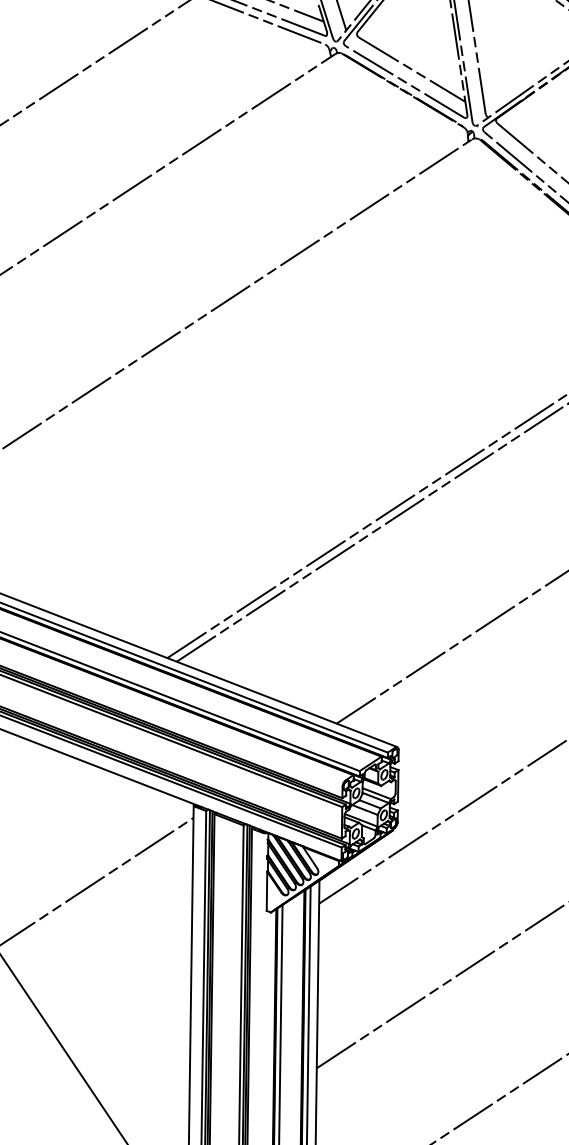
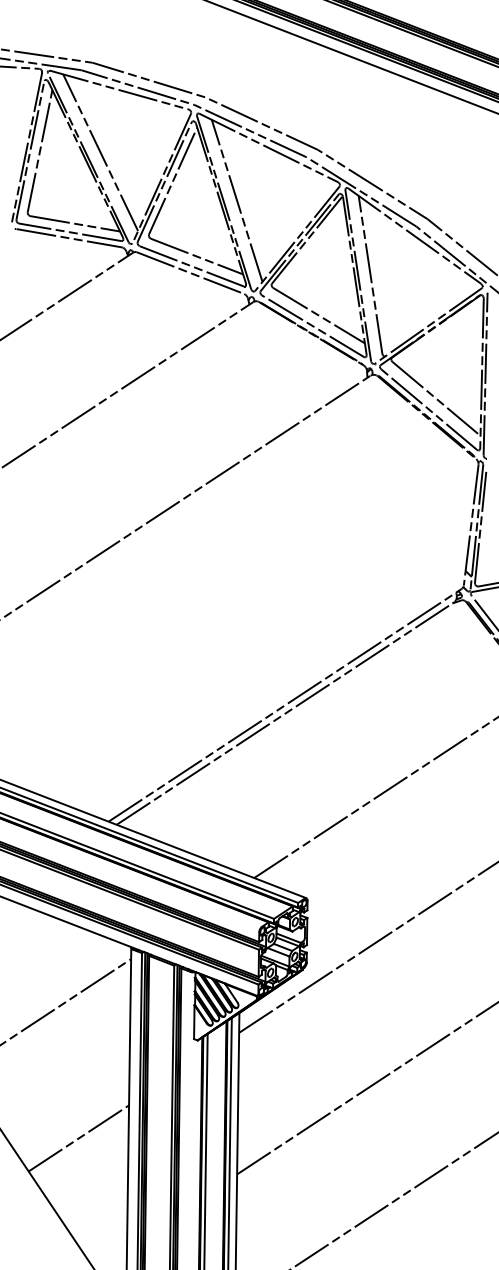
line: (132, 1026) -> (78, 1138), added

